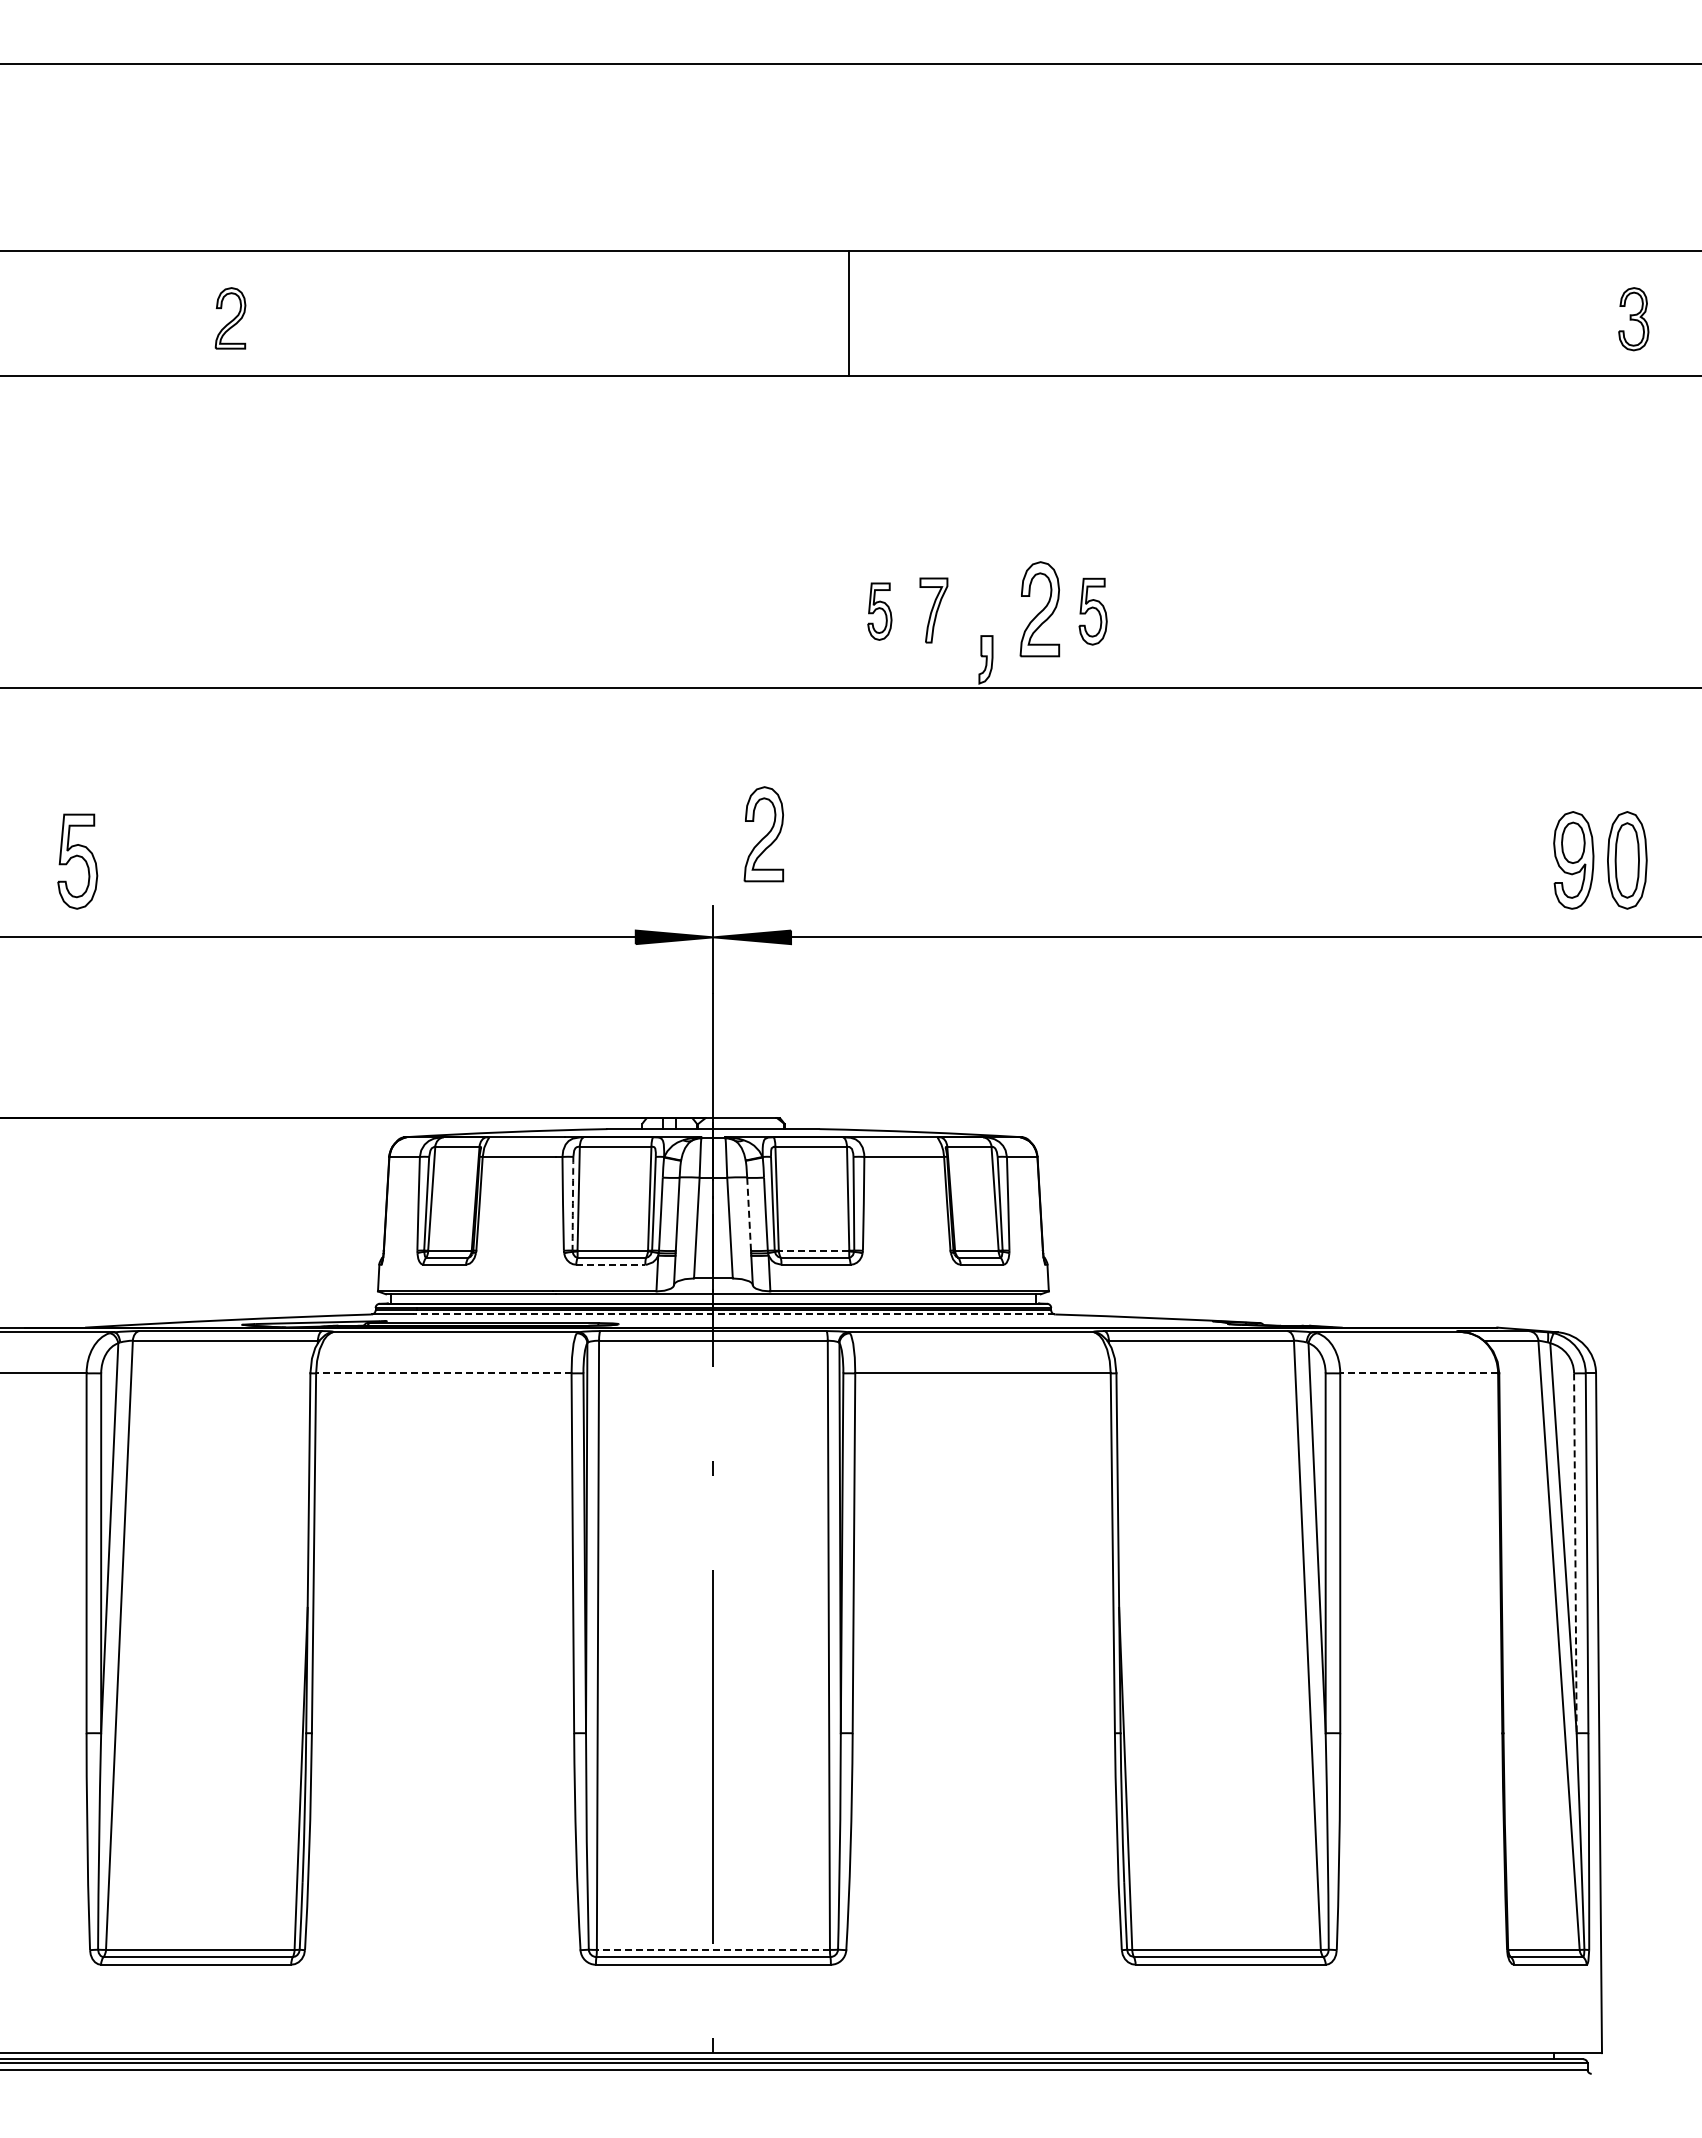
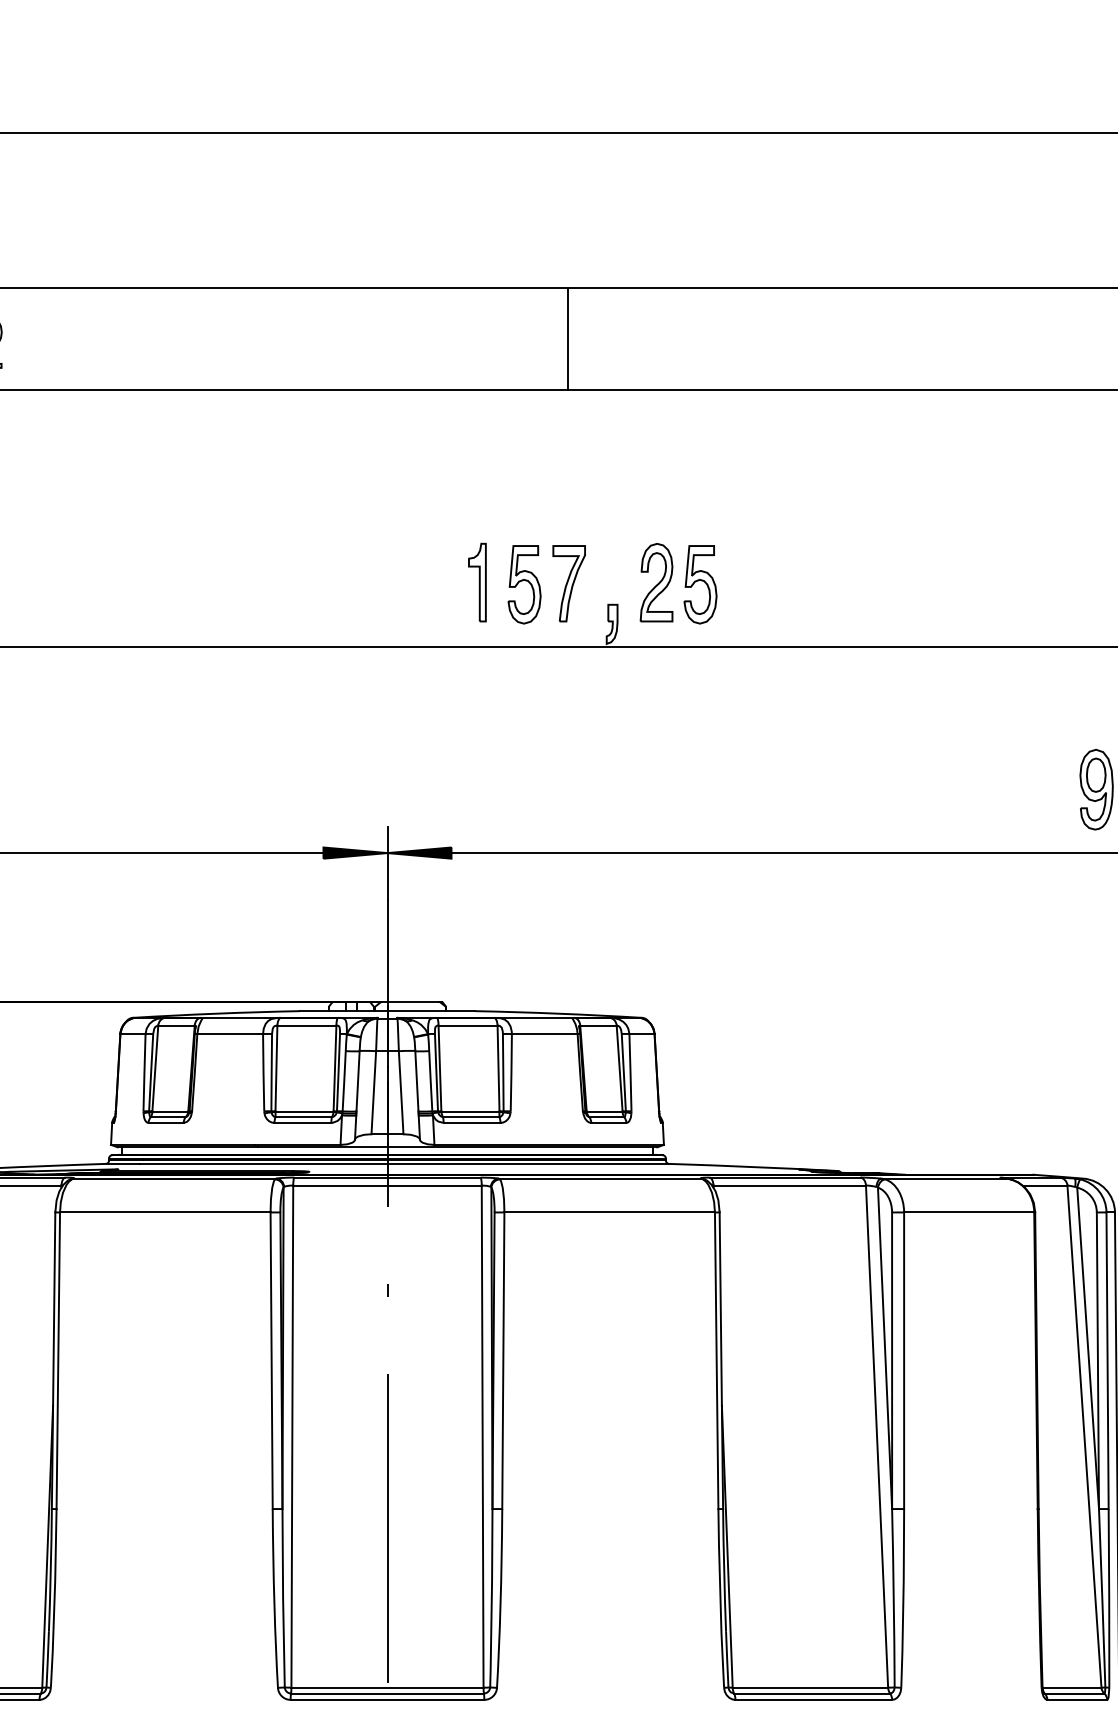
line: (849, 313) -> (568, 338), moved
part: (822, 609) -> (477, 582), added
part: (933, 610) -> (568, 583), size x1.43
part: (879, 611) -> (524, 584), size x1.67
part: (1092, 611) -> (699, 584), size x1.43
part: (763, 834) -> (428, 768), removed
arc: (572, 1203) -> (271, 1072), dashed -> solid
line: (749, 1214) -> (417, 1081), dashed -> solid
line: (813, 1251) -> (469, 1112), dashed -> solid
line: (610, 1264) -> (302, 1122), dashed -> solid
line: (734, 1314) -> (404, 1163), dashed -> solid
line: (443, 1373) -> (165, 1212), dashed -> solid
line: (1419, 1373) -> (969, 1212), dashed -> solid
line: (1575, 1553) -> (1098, 1360), dashed -> solid
line: (713, 1949) -> (387, 1687), dashed -> solid

